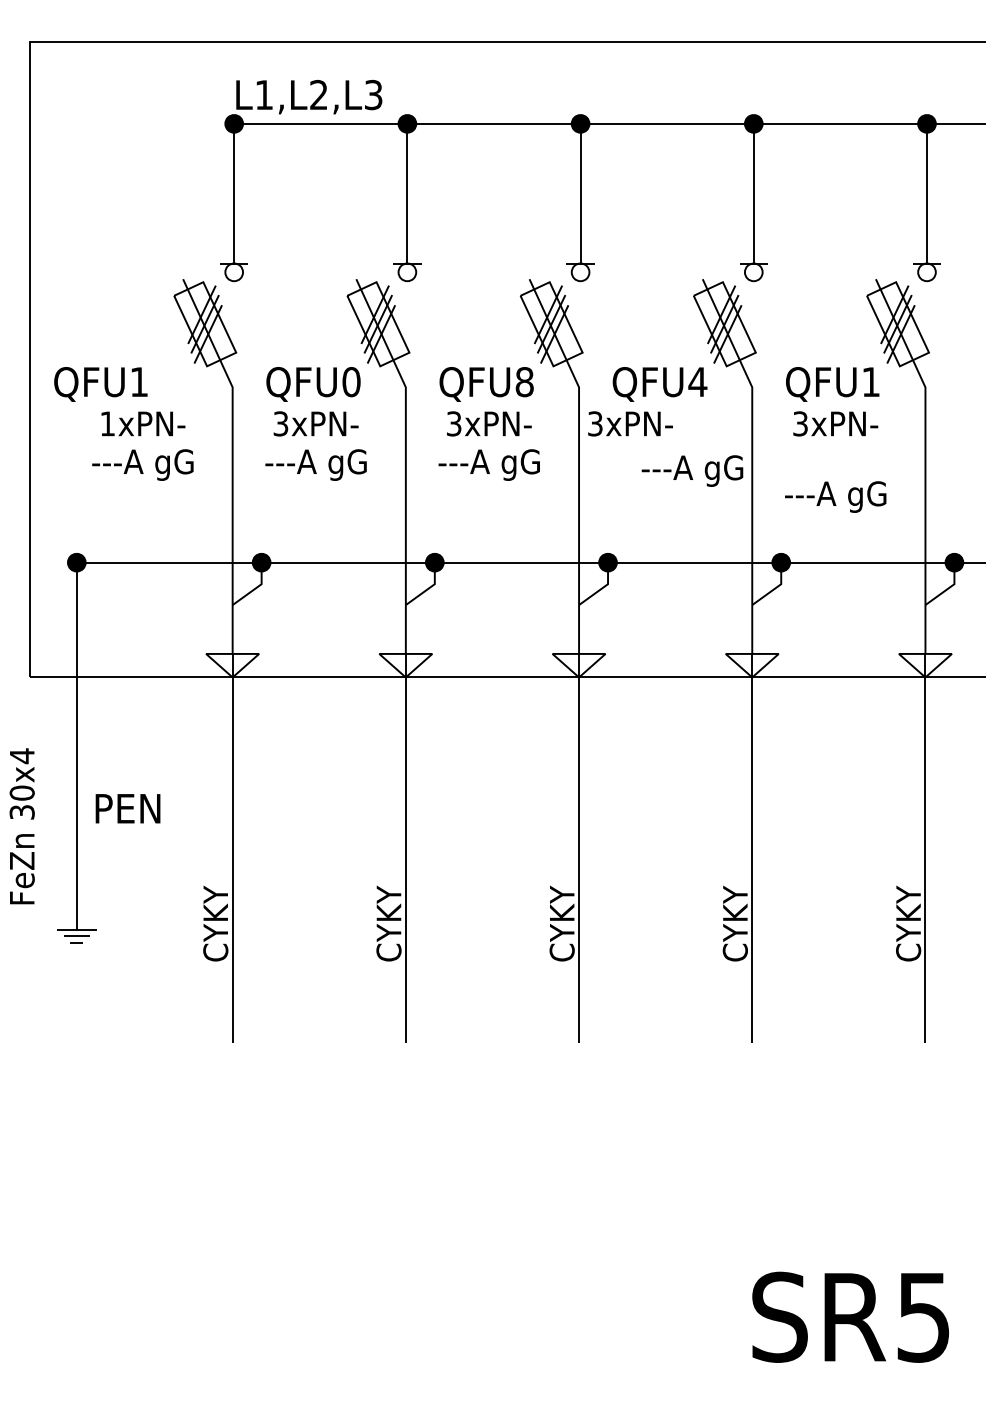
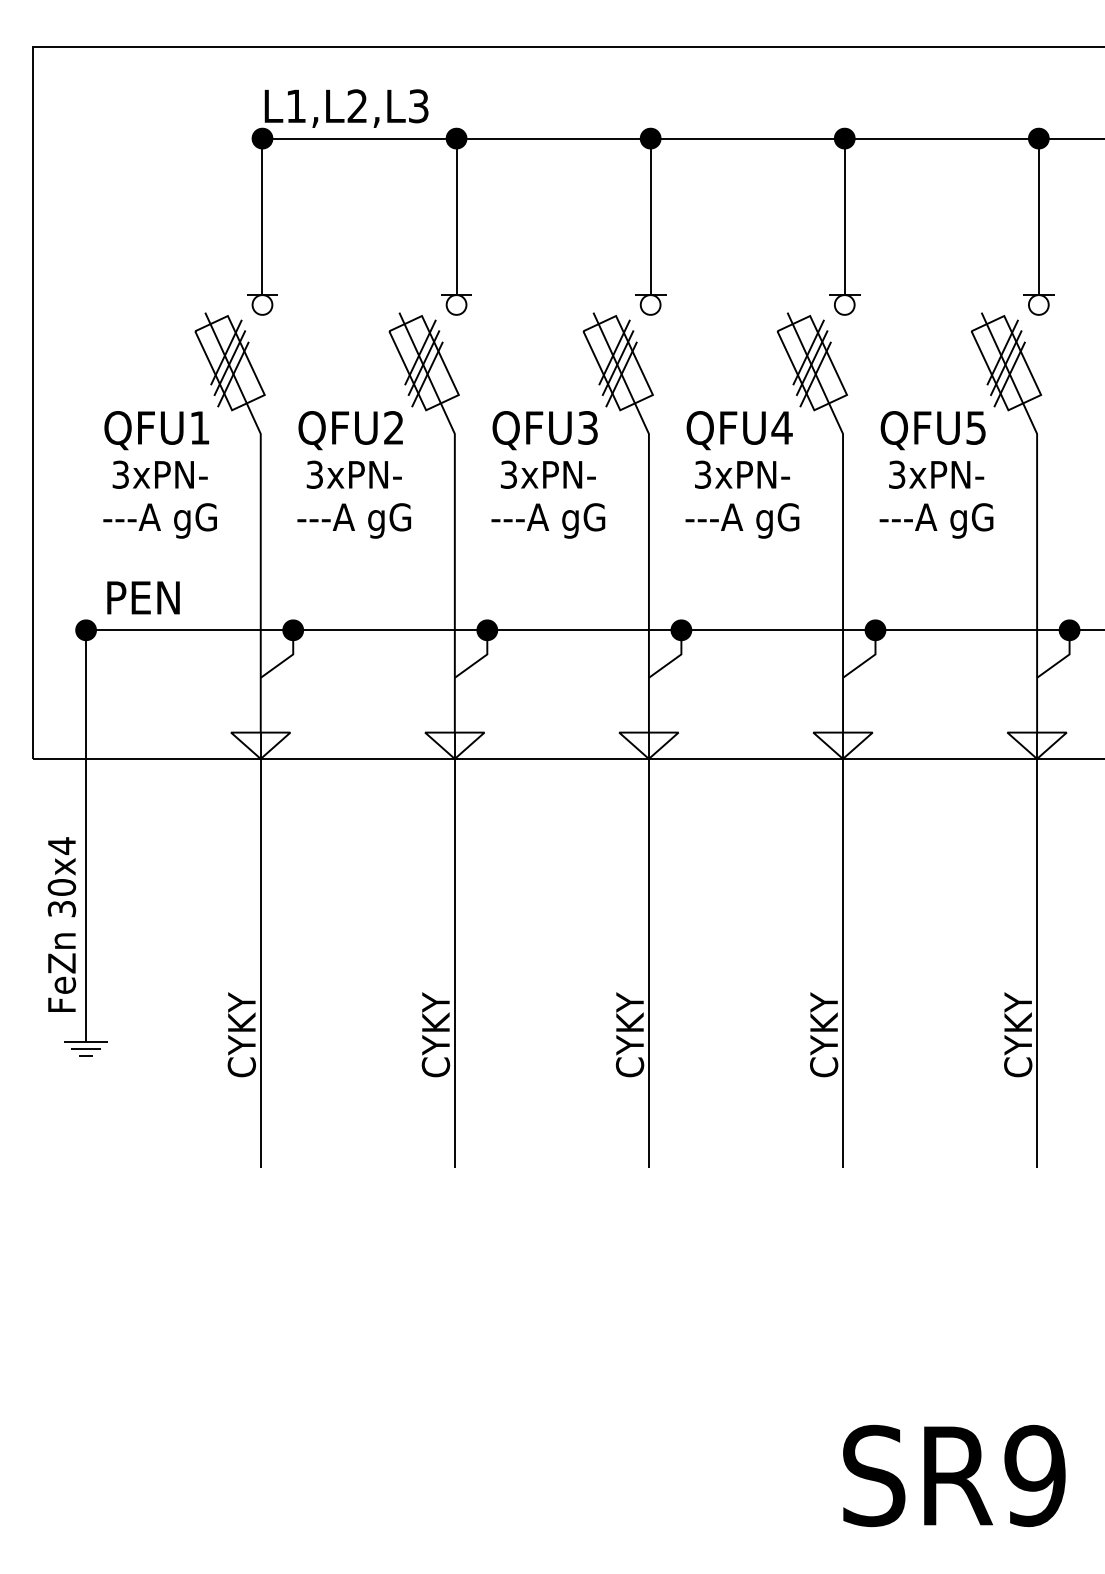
text: (351, 382) -> (393, 428), QFU0 -> QFU2
text: (524, 382) -> (587, 428), QFU8 -> QFU3
text: (870, 382) -> (975, 428), QFU1 -> QFU5
text: (100, 384) -> (156, 430), moved
text: (107, 423) -> (120, 474), 1xPN- -> 3xPN-
text: (630, 423) -> (742, 474), moved
text: (692, 470) -> (742, 520), moved
text: (835, 496) -> (936, 520), moved
text: (127, 808) -> (142, 597), moved
text: (21, 826) -> (61, 924), moved
text: (923, 1316) -> (1034, 1475), SR5 -> SR9

